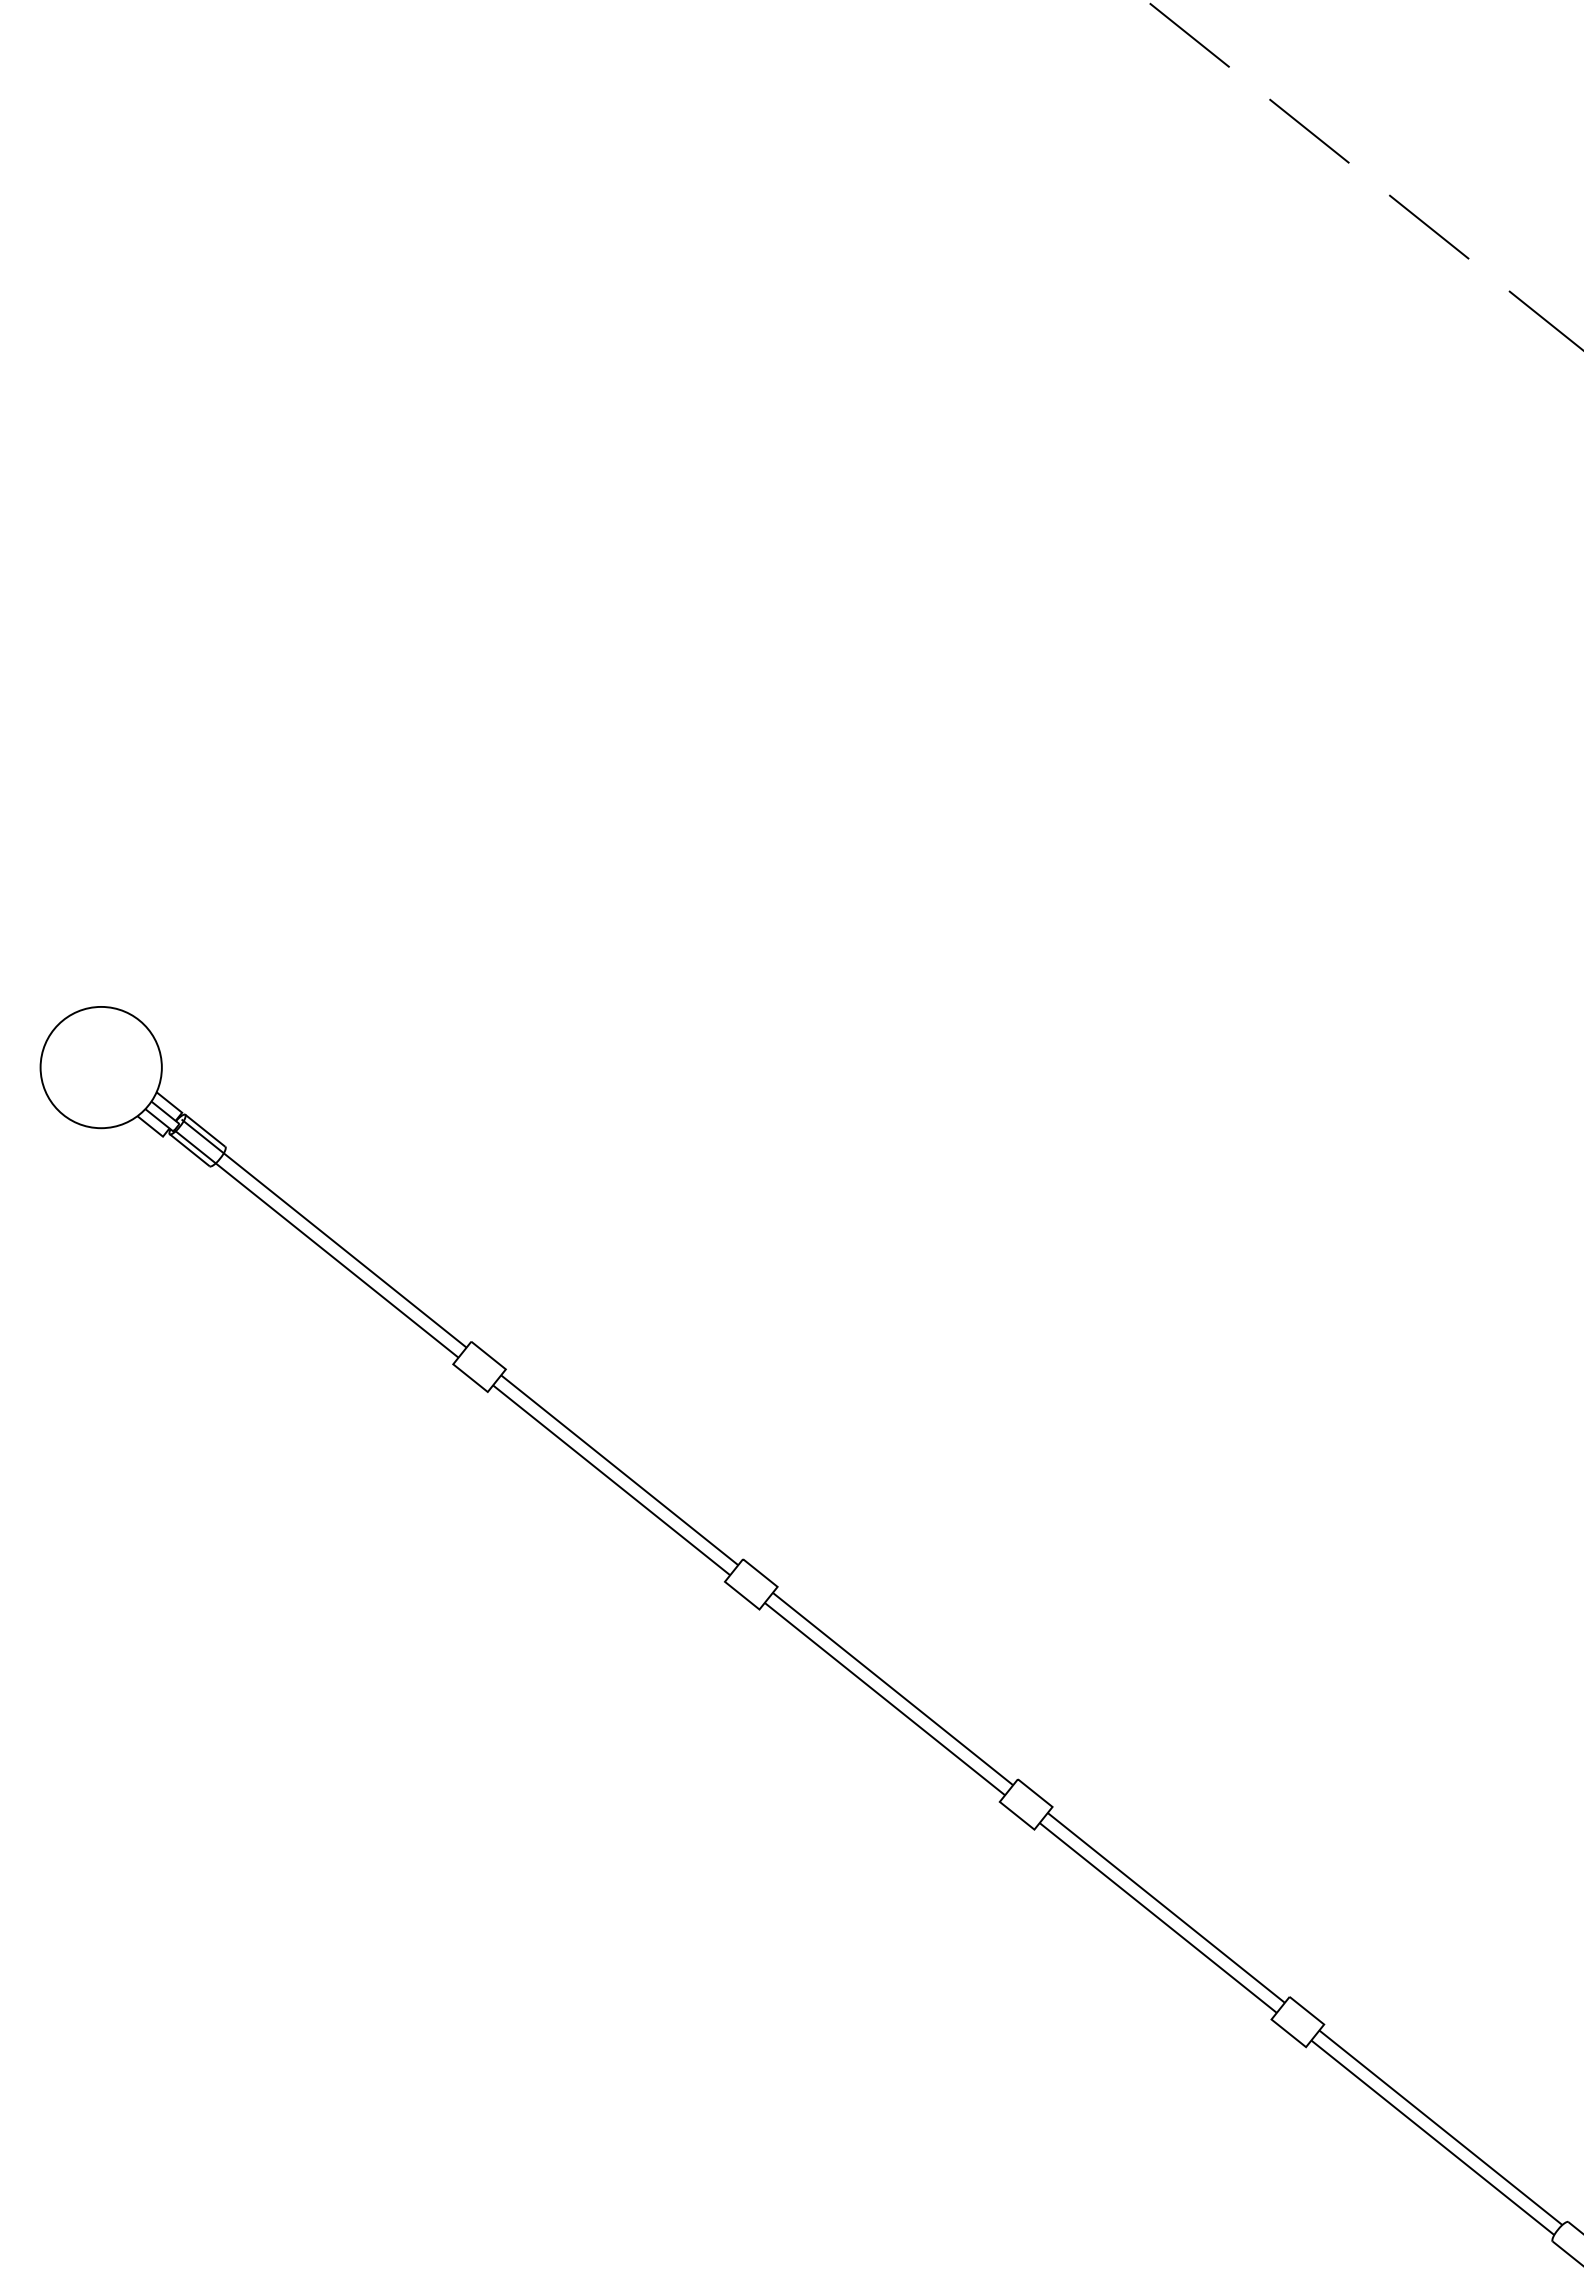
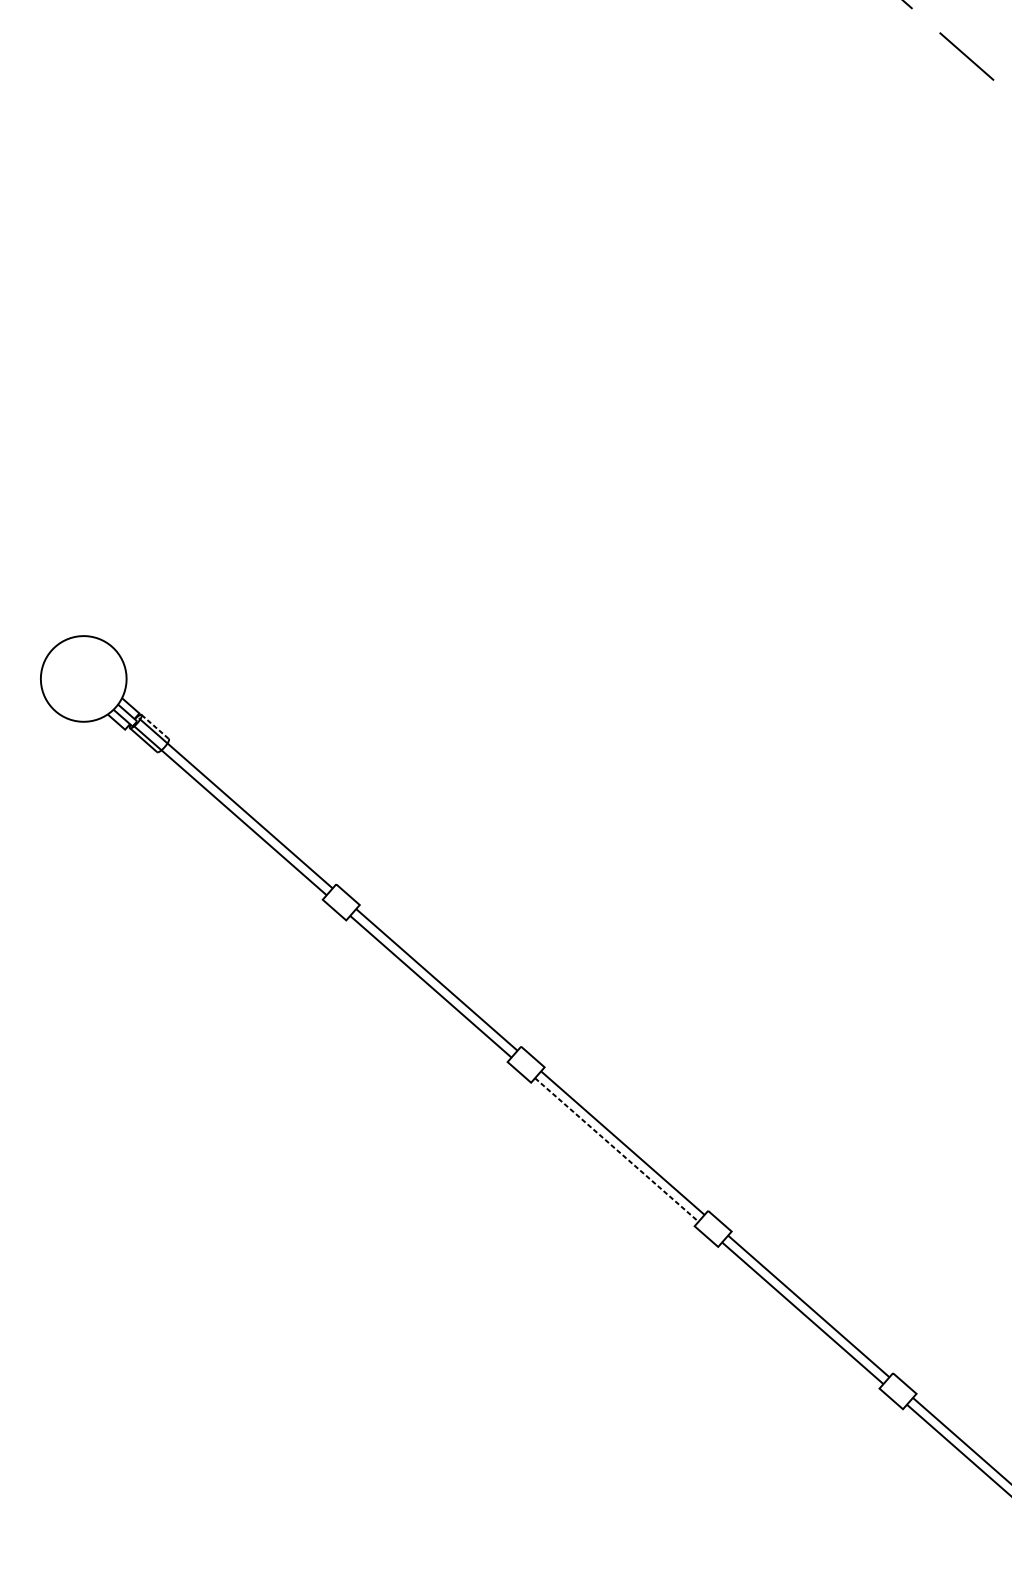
line: (205, 1130) -> (155, 726), solid -> dashed
line: (884, 1699) -> (616, 1150), solid -> dashed

